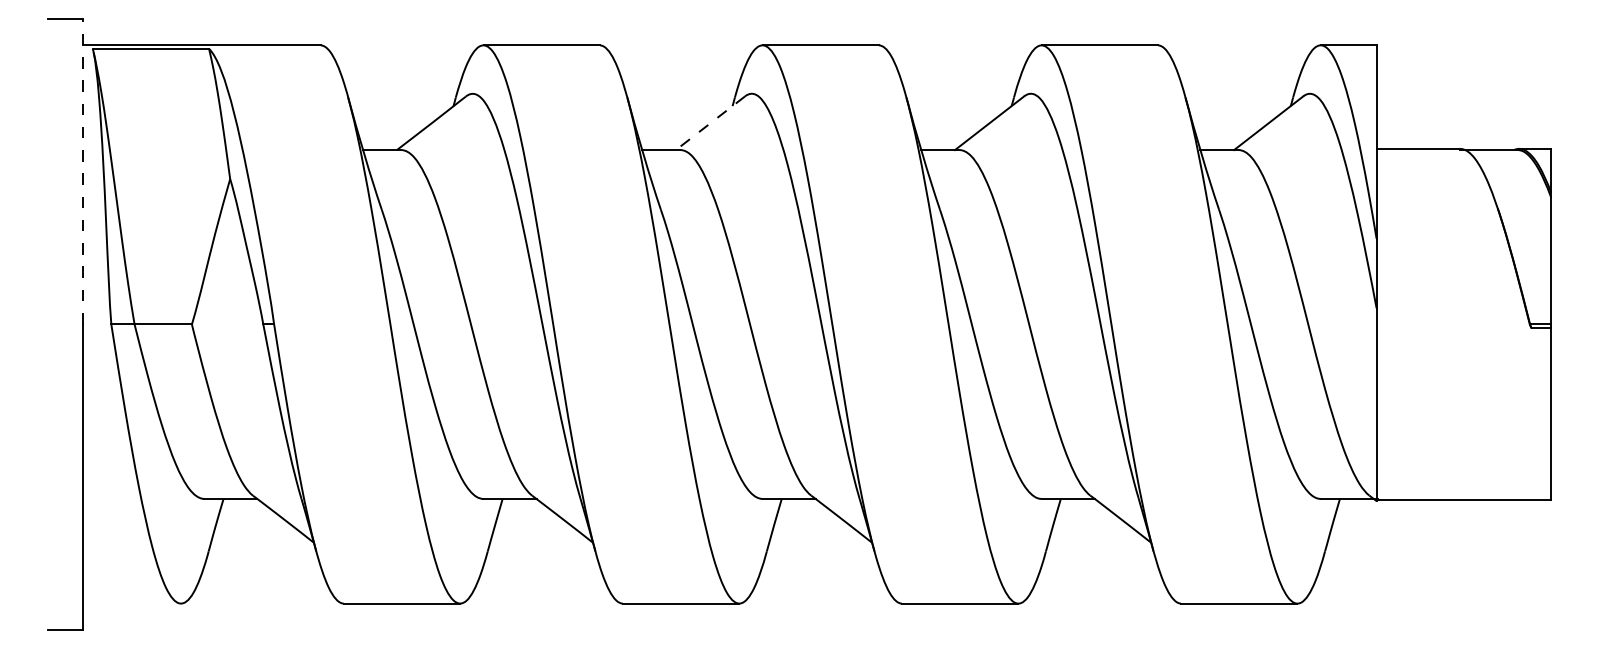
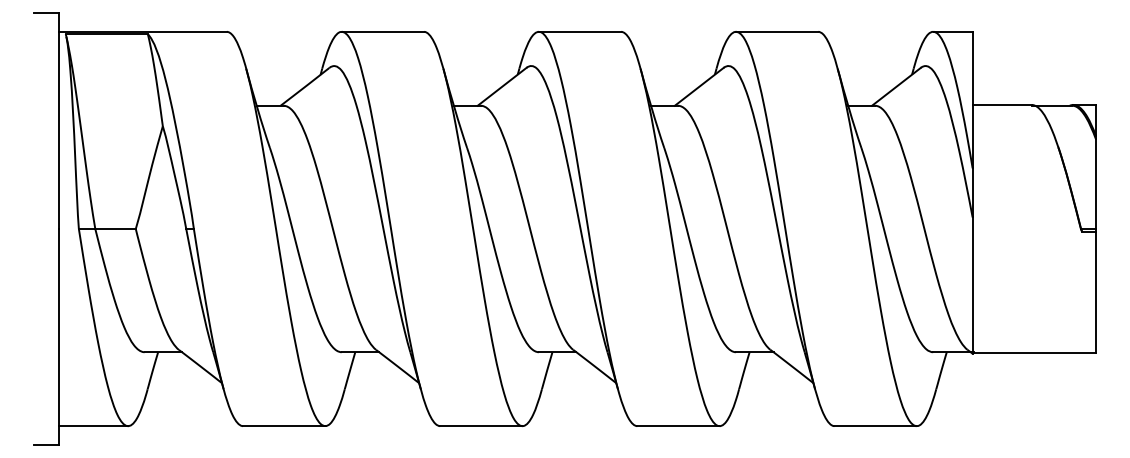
line: (710, 123) -> (502, 87), dashed -> solid
line: (82, 171) -> (58, 120), dashed -> solid
line: (131, 603) -> (93, 426), added

